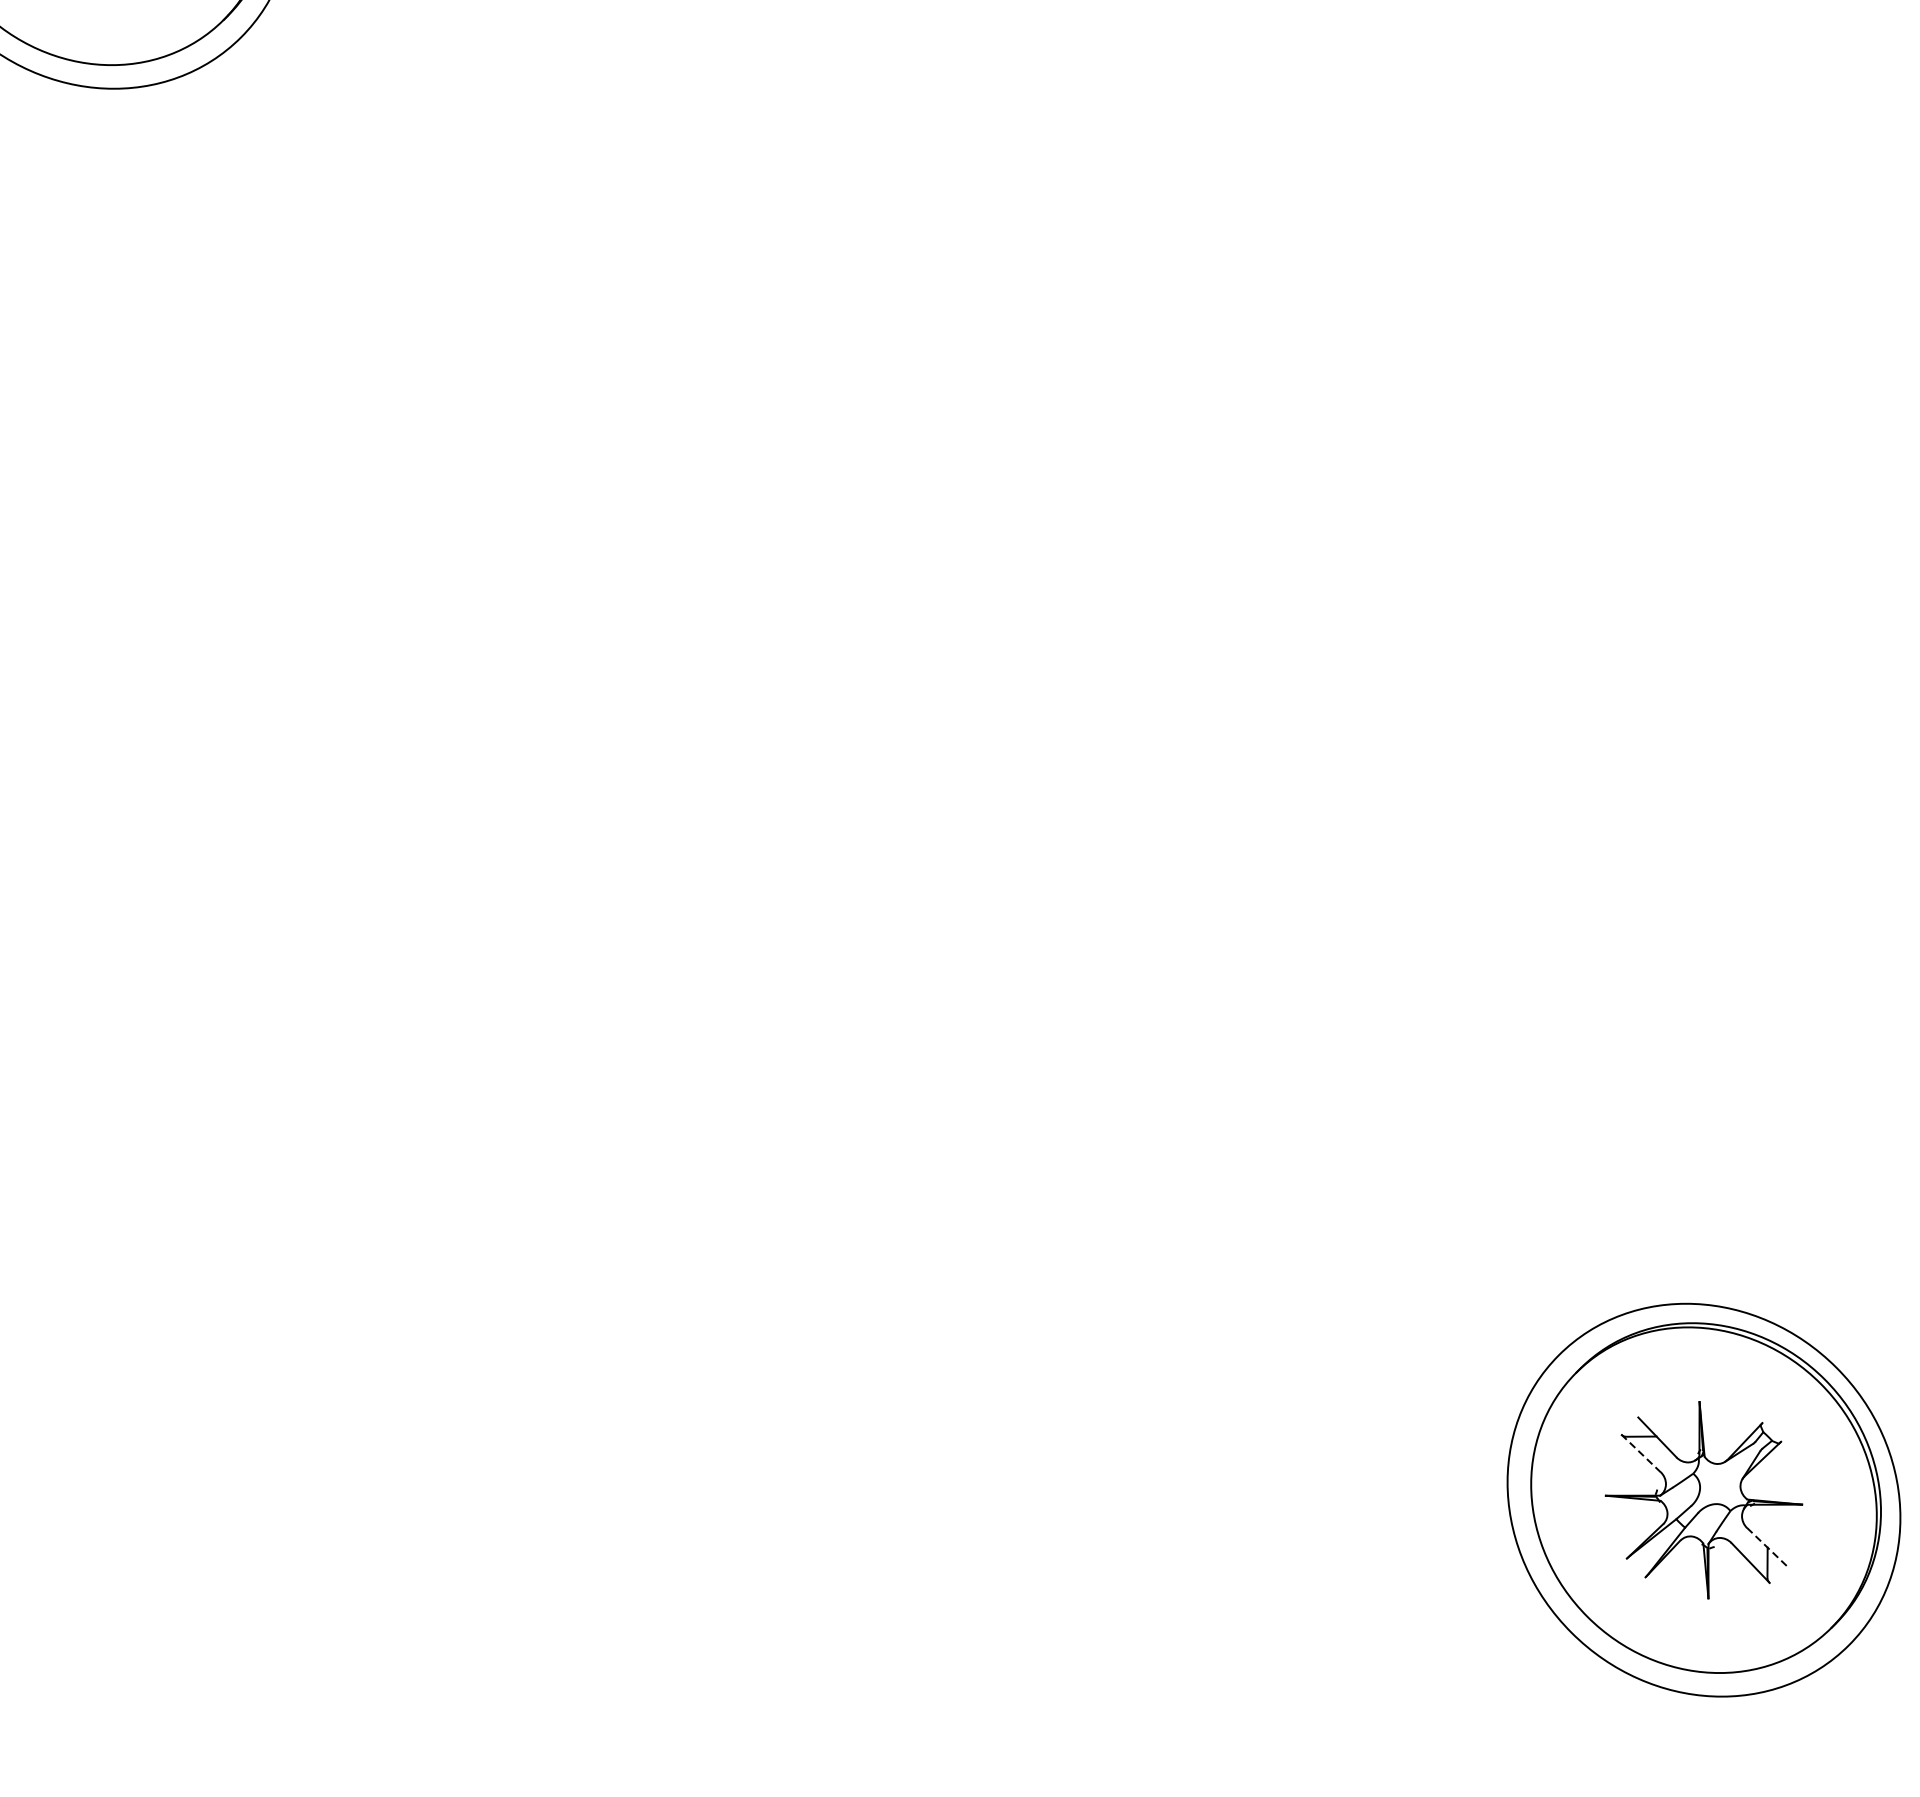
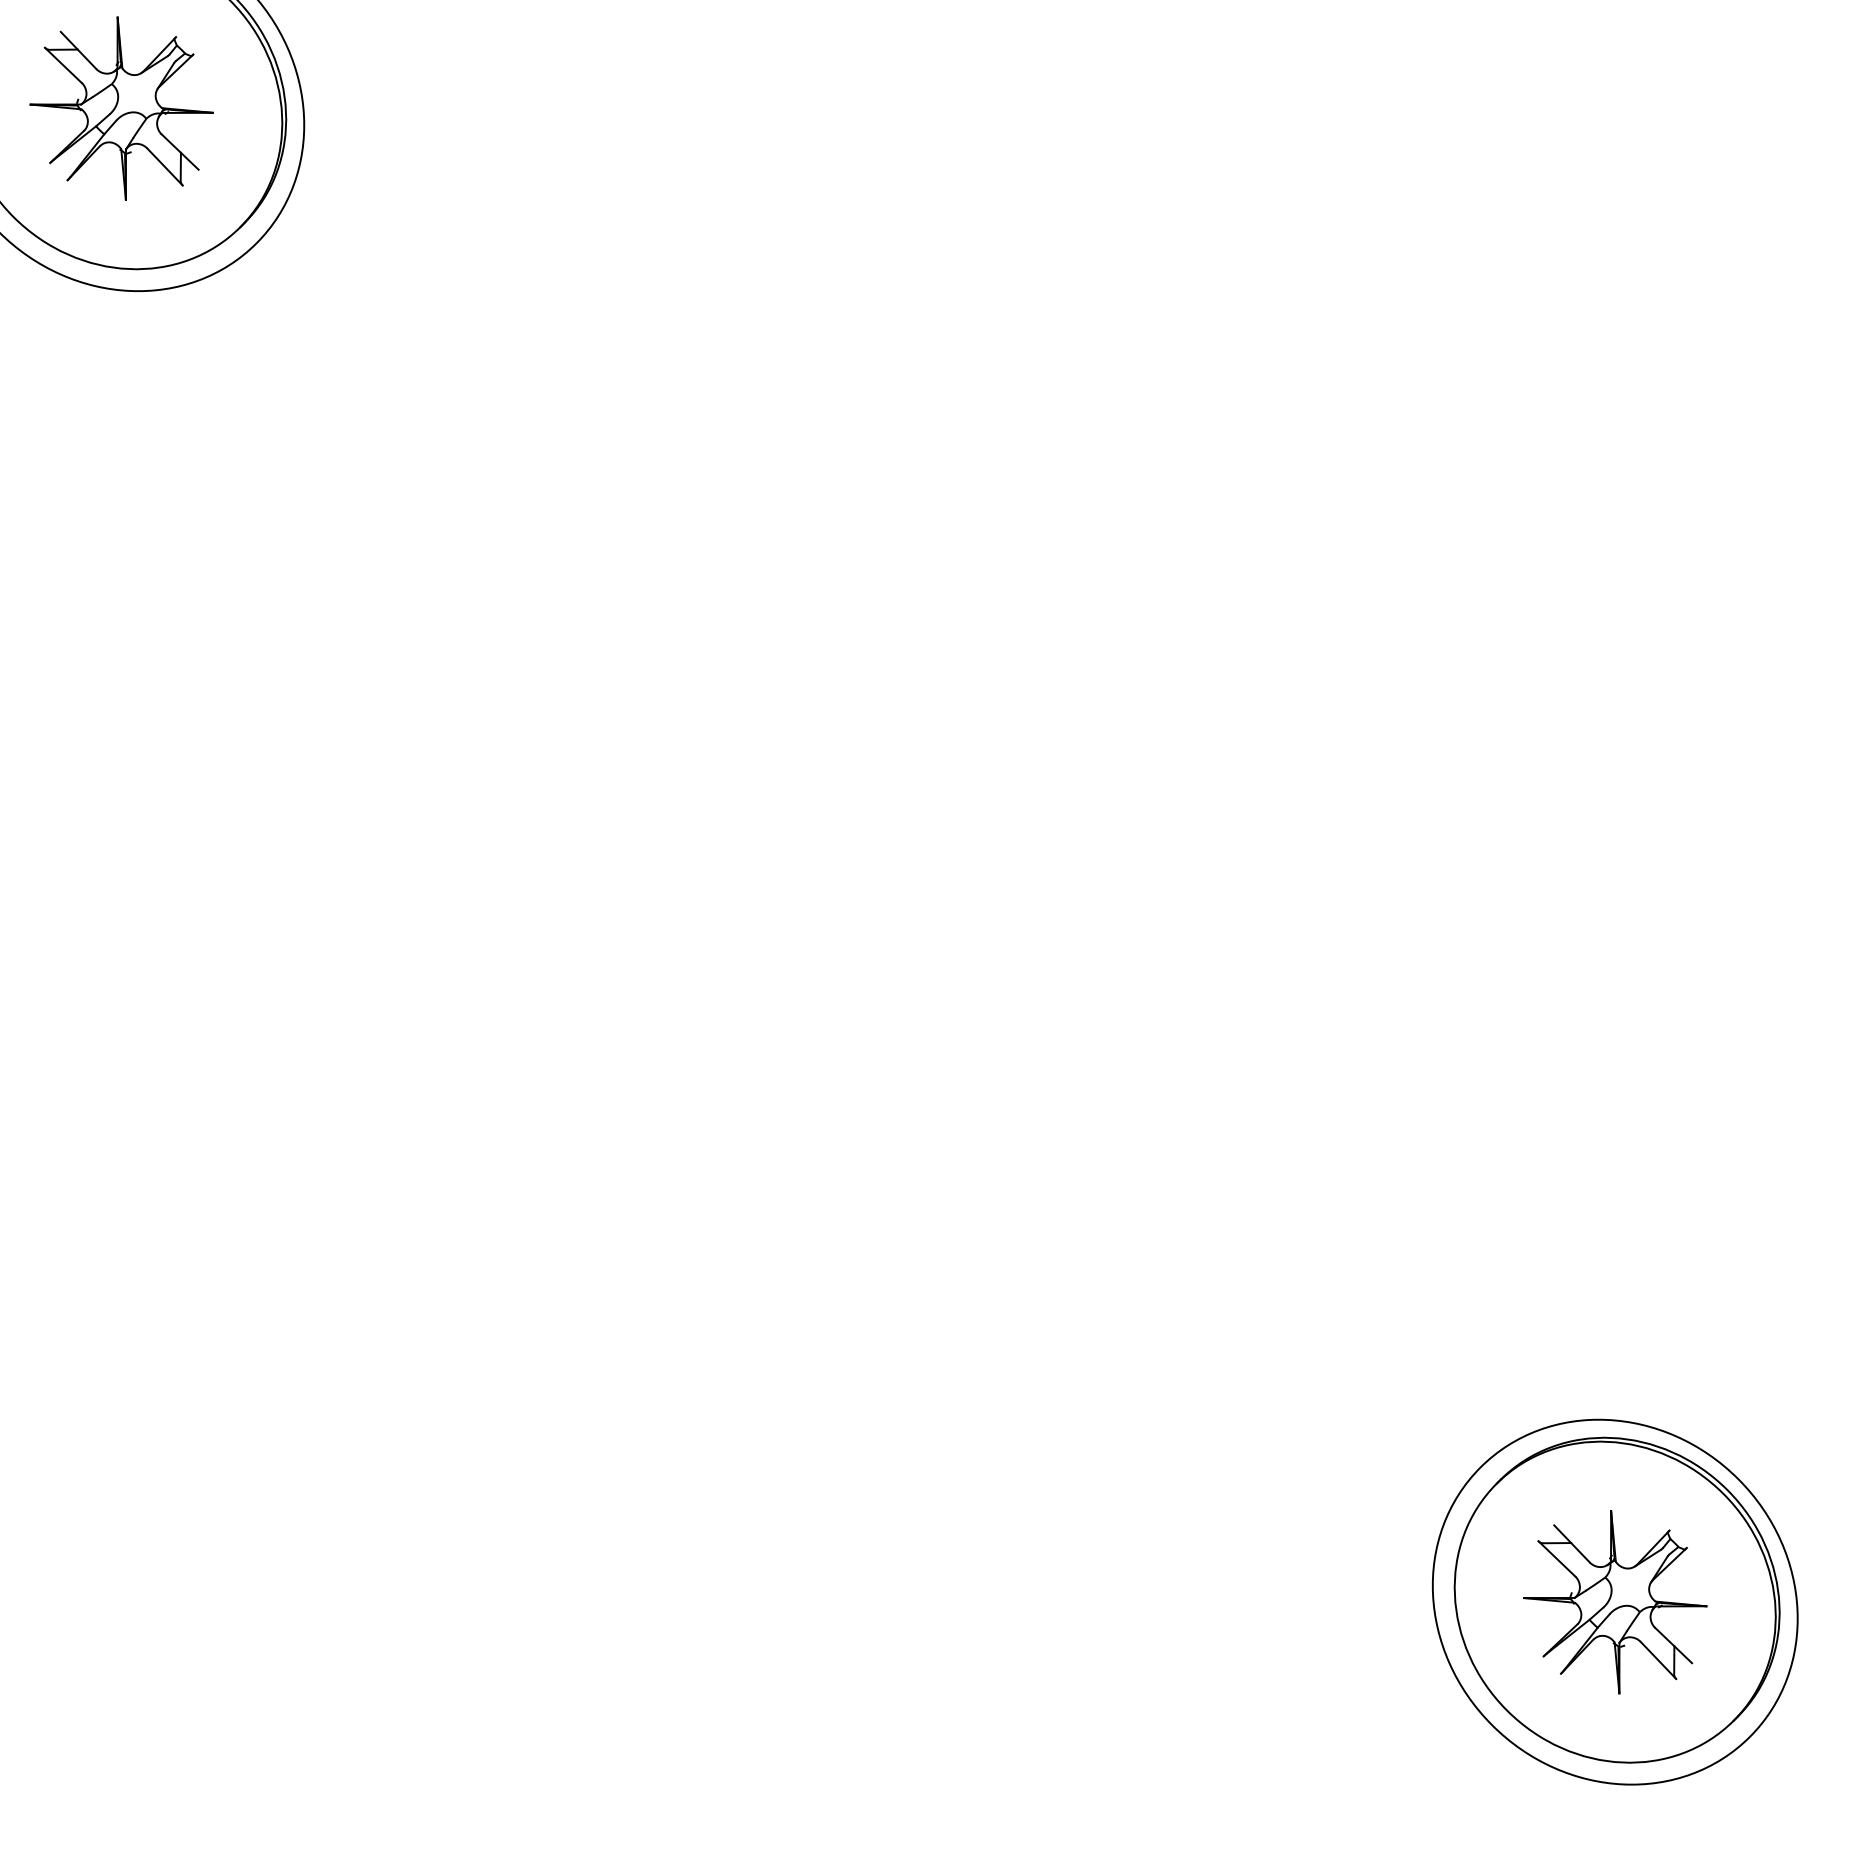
line: (1640, 1453) -> (1556, 1558), dashed -> solid
line: (1766, 1546) -> (1673, 1645), dashed -> solid

